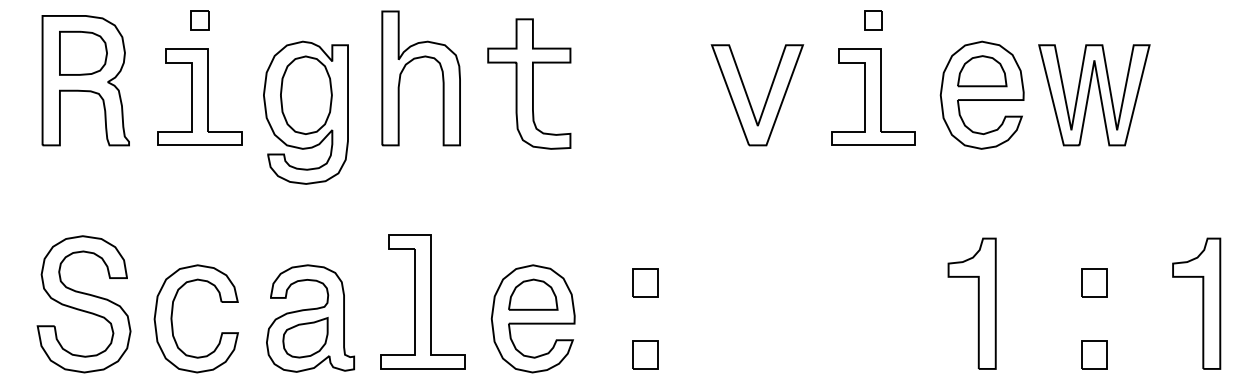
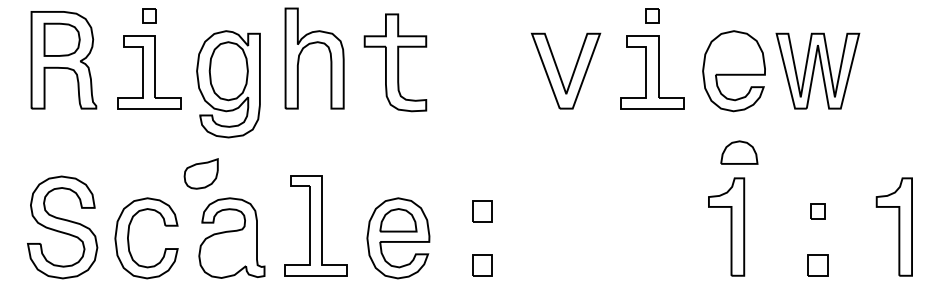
part: (982, 71) -> (739, 152), moved
part: (1094, 282) -> (818, 211), size x0.7
part: (305, 337) -> (201, 173), moved

